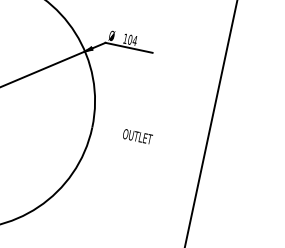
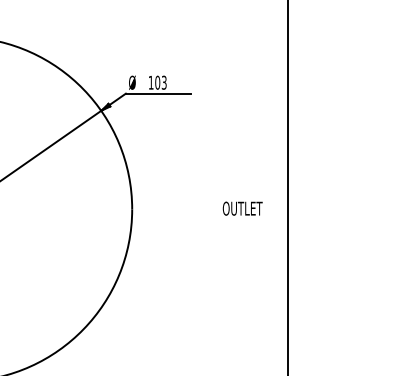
text: (134, 40) -> (163, 82), 104 -> 103
text: (137, 136) -> (242, 208), moved

